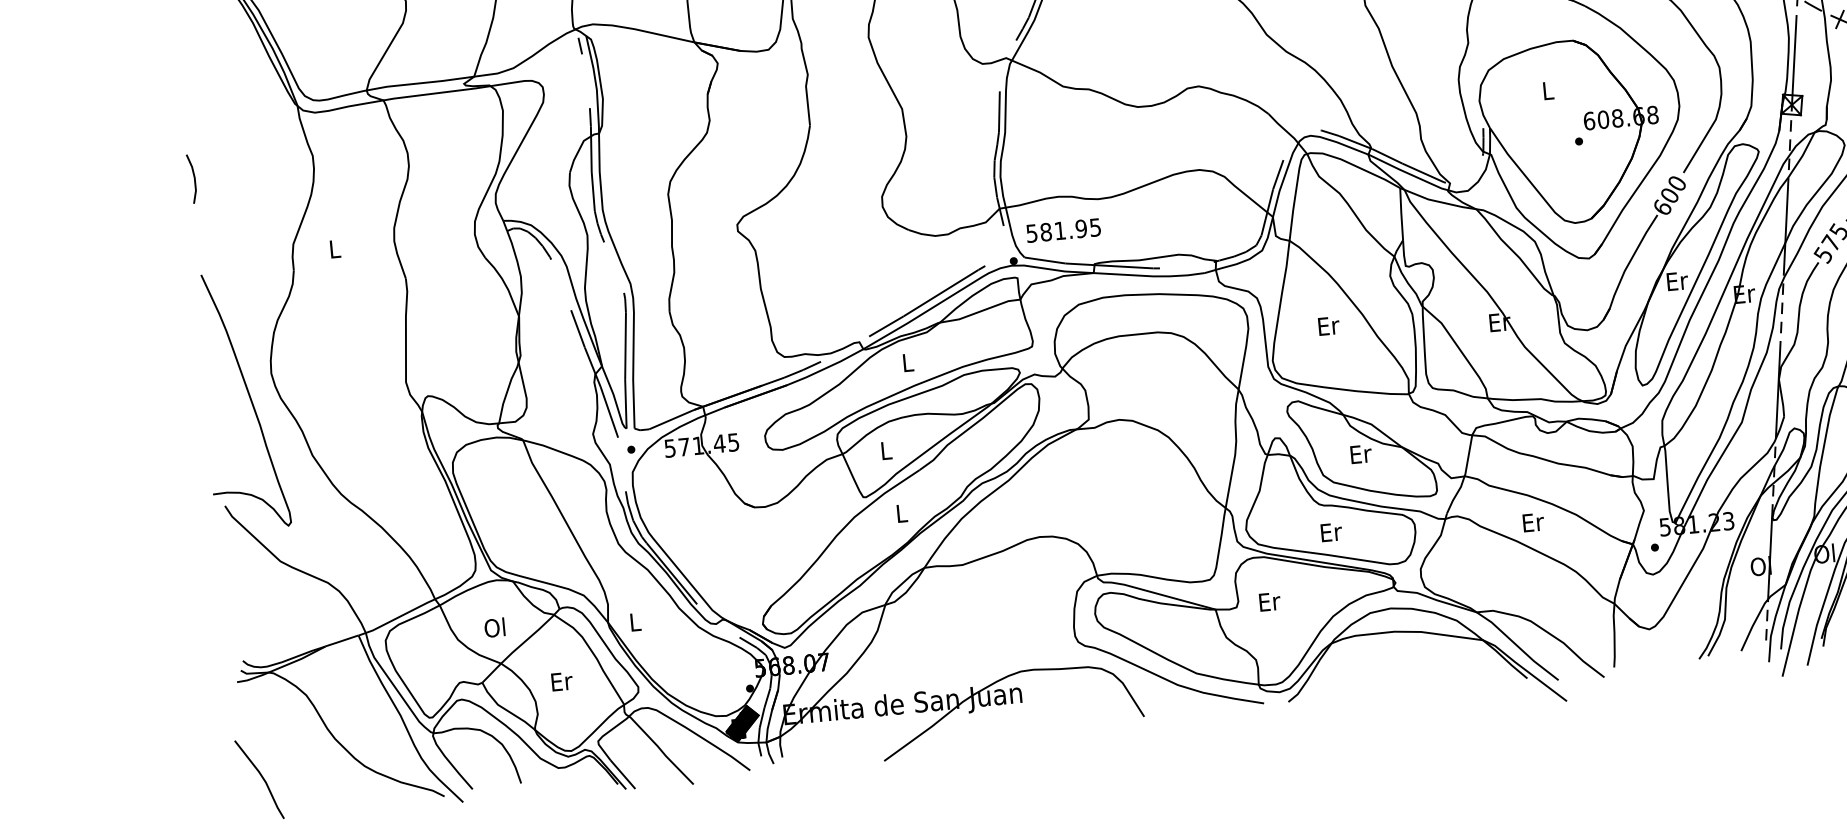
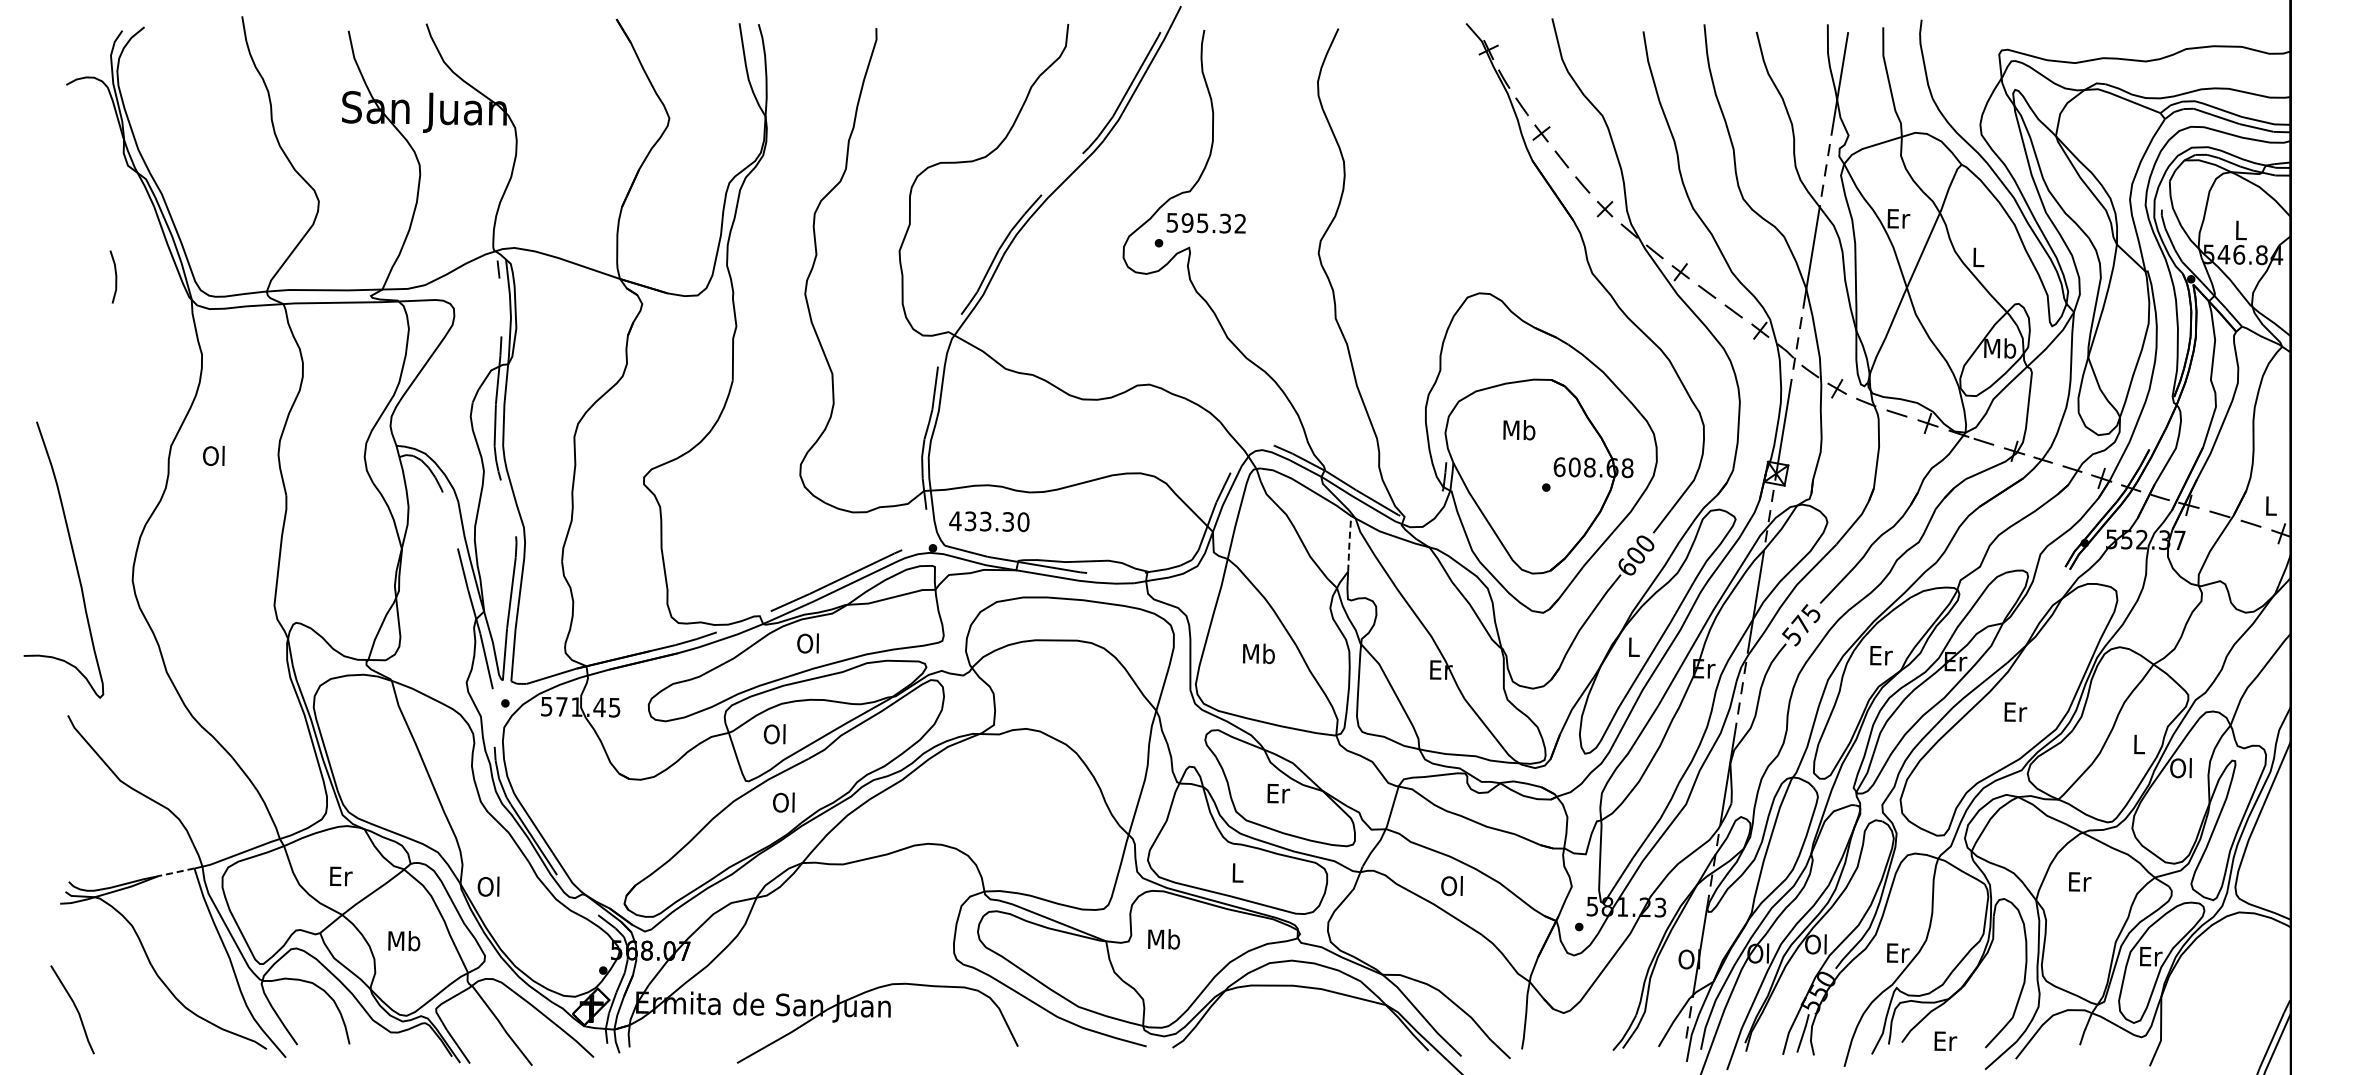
text: (1548, 91) -> (1519, 430), L -> Mb
line: (193, 178) -> (115, 276), moved
line: (1401, 212) -> (1349, 542), solid -> dashed
text: (1063, 230) -> (989, 521), 581.95 -> 433.30
text: (333, 248) -> (213, 455), L -> Ol
text: (1677, 280) -> (1634, 646), Er -> L
text: (1327, 325) -> (1258, 653), Er -> Mb
text: (906, 362) -> (807, 643), L -> Ol
curve: (249, 398) -> (73, 558), moved
text: (885, 450) -> (774, 734), L -> Ol
text: (900, 513) -> (783, 802), L -> Ol
text: (1532, 522) -> (1452, 886), Er -> Ol
text: (1331, 531) -> (1238, 872), Er -> L
text: (1269, 601) -> (1164, 939), Er -> Mb
text: (634, 622) -> (488, 886), L -> Ol
text: (495, 627) -> (340, 876), Ol -> Er
line: (341, 641) -> (175, 872), solid -> dashed
text: (561, 681) -> (404, 940), Er -> Mb
fill: (741, 723) -> (590, 1006), removed

